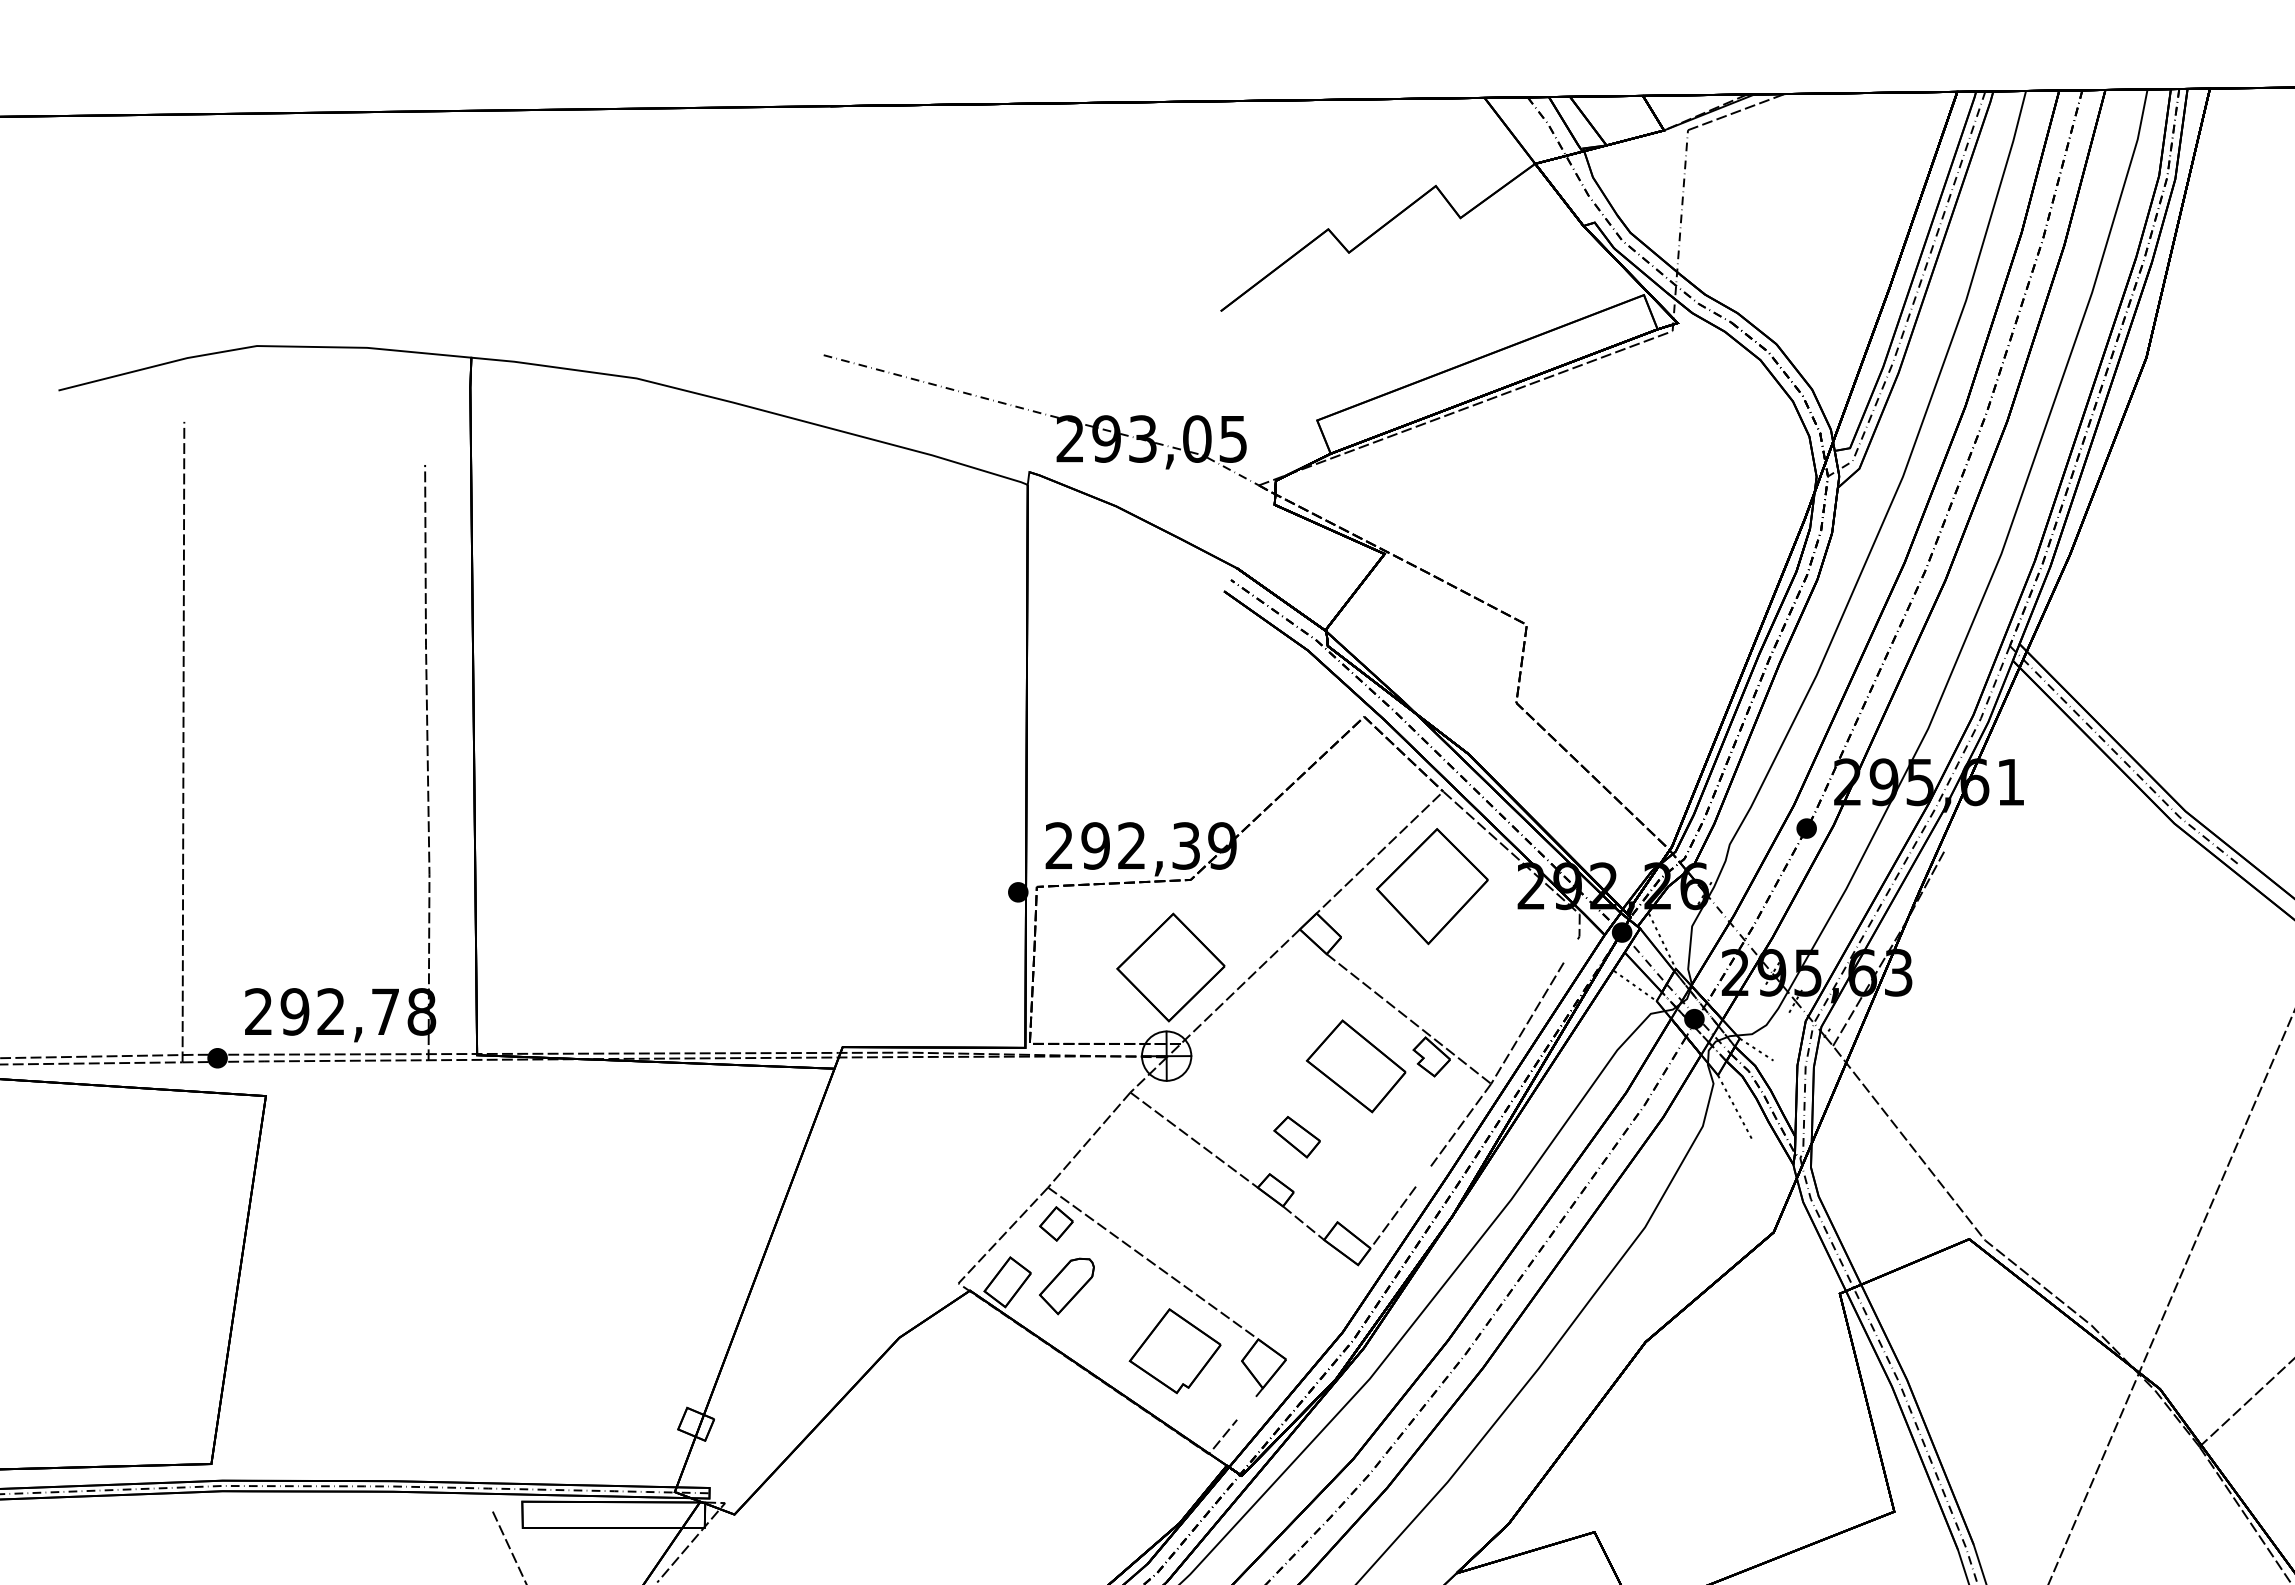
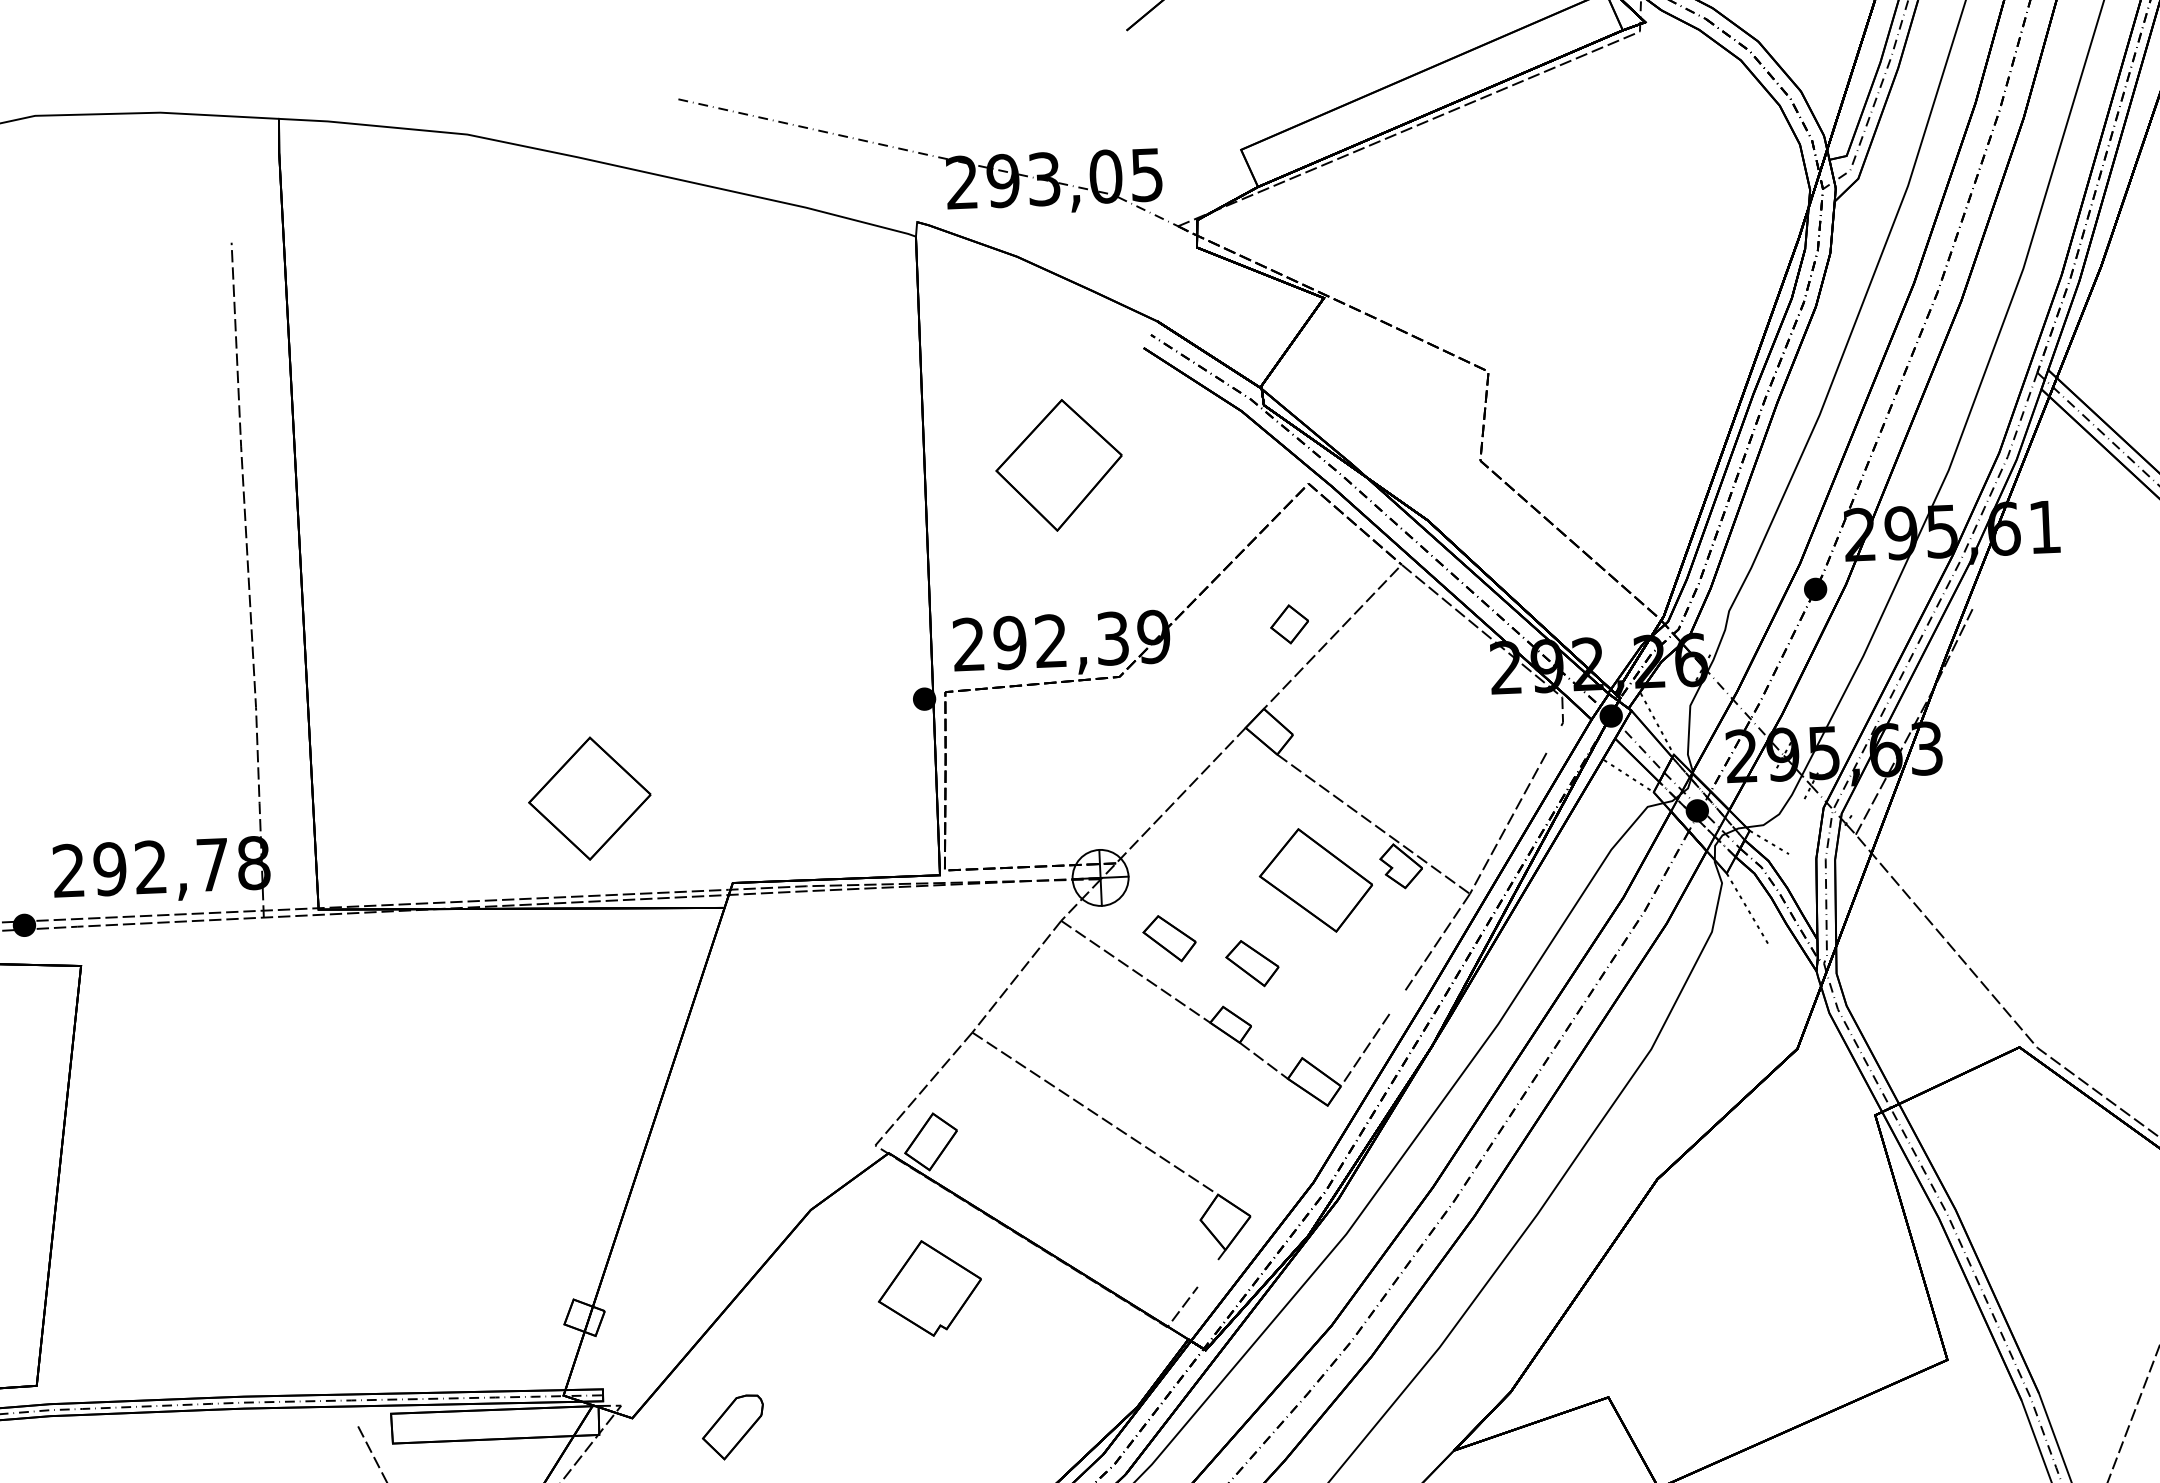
part: (1432, 886) -> (1059, 465), moved
part: (1170, 967) -> (589, 798), moved
part: (1224, 1112) -> (1168, 939), added
part: (1056, 1223) -> (1289, 623), moved
part: (1066, 1286) -> (732, 1427), moved
part: (1174, 1351) -> (929, 1288), moved

